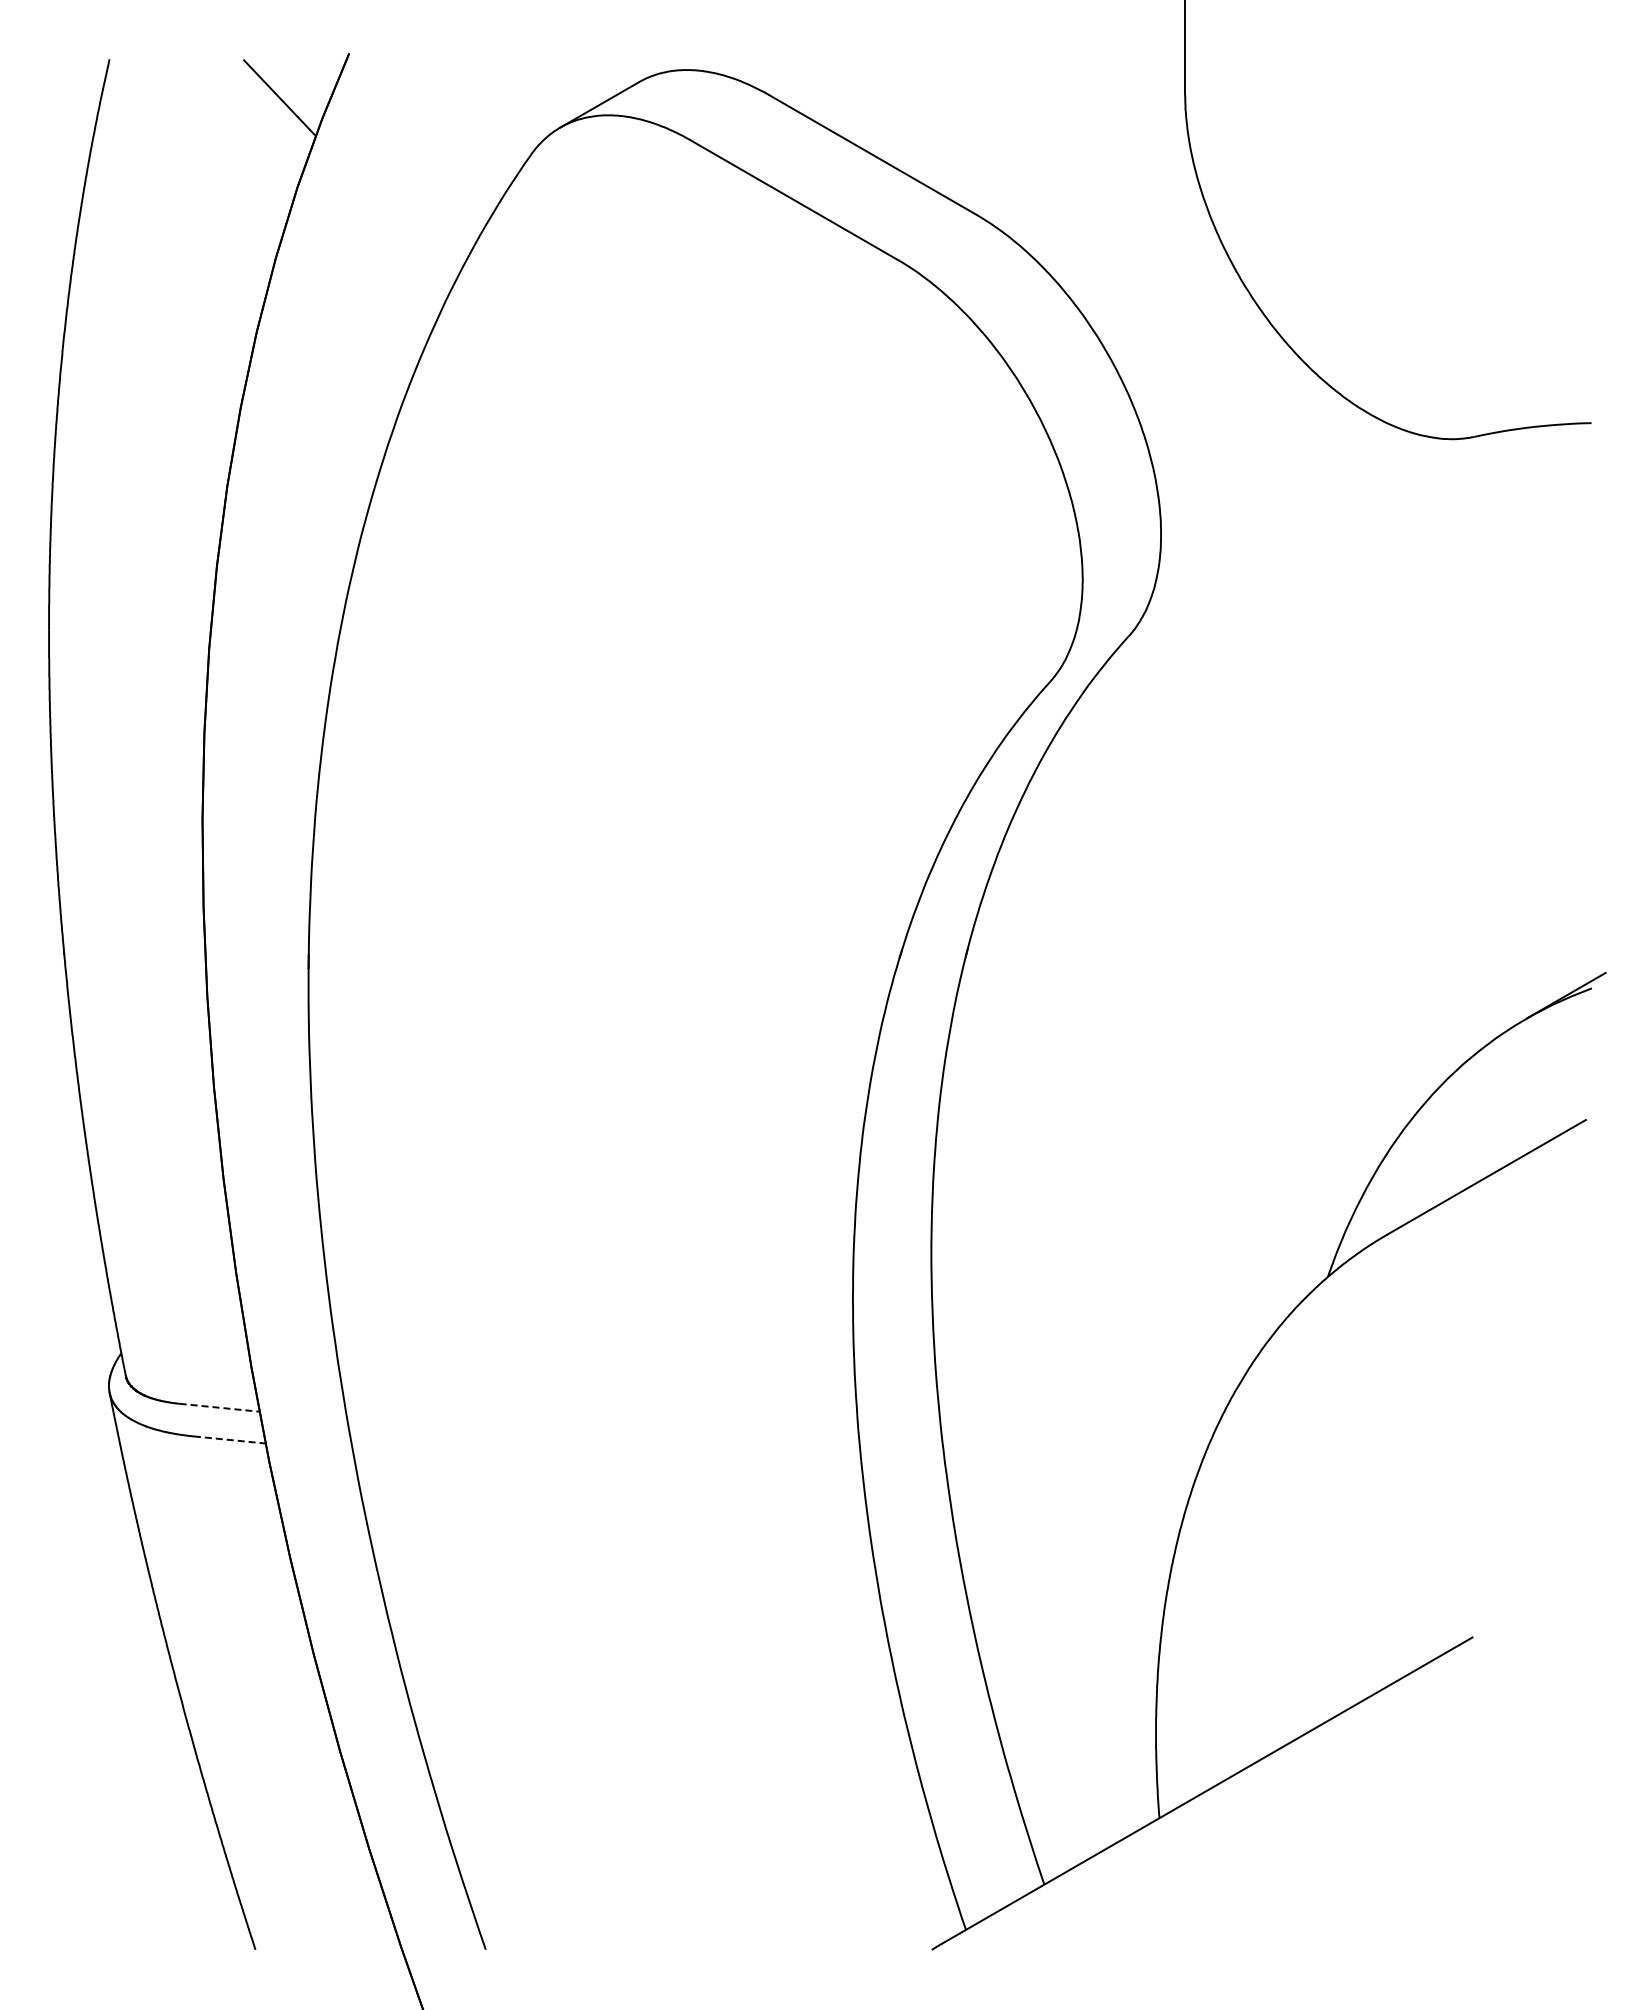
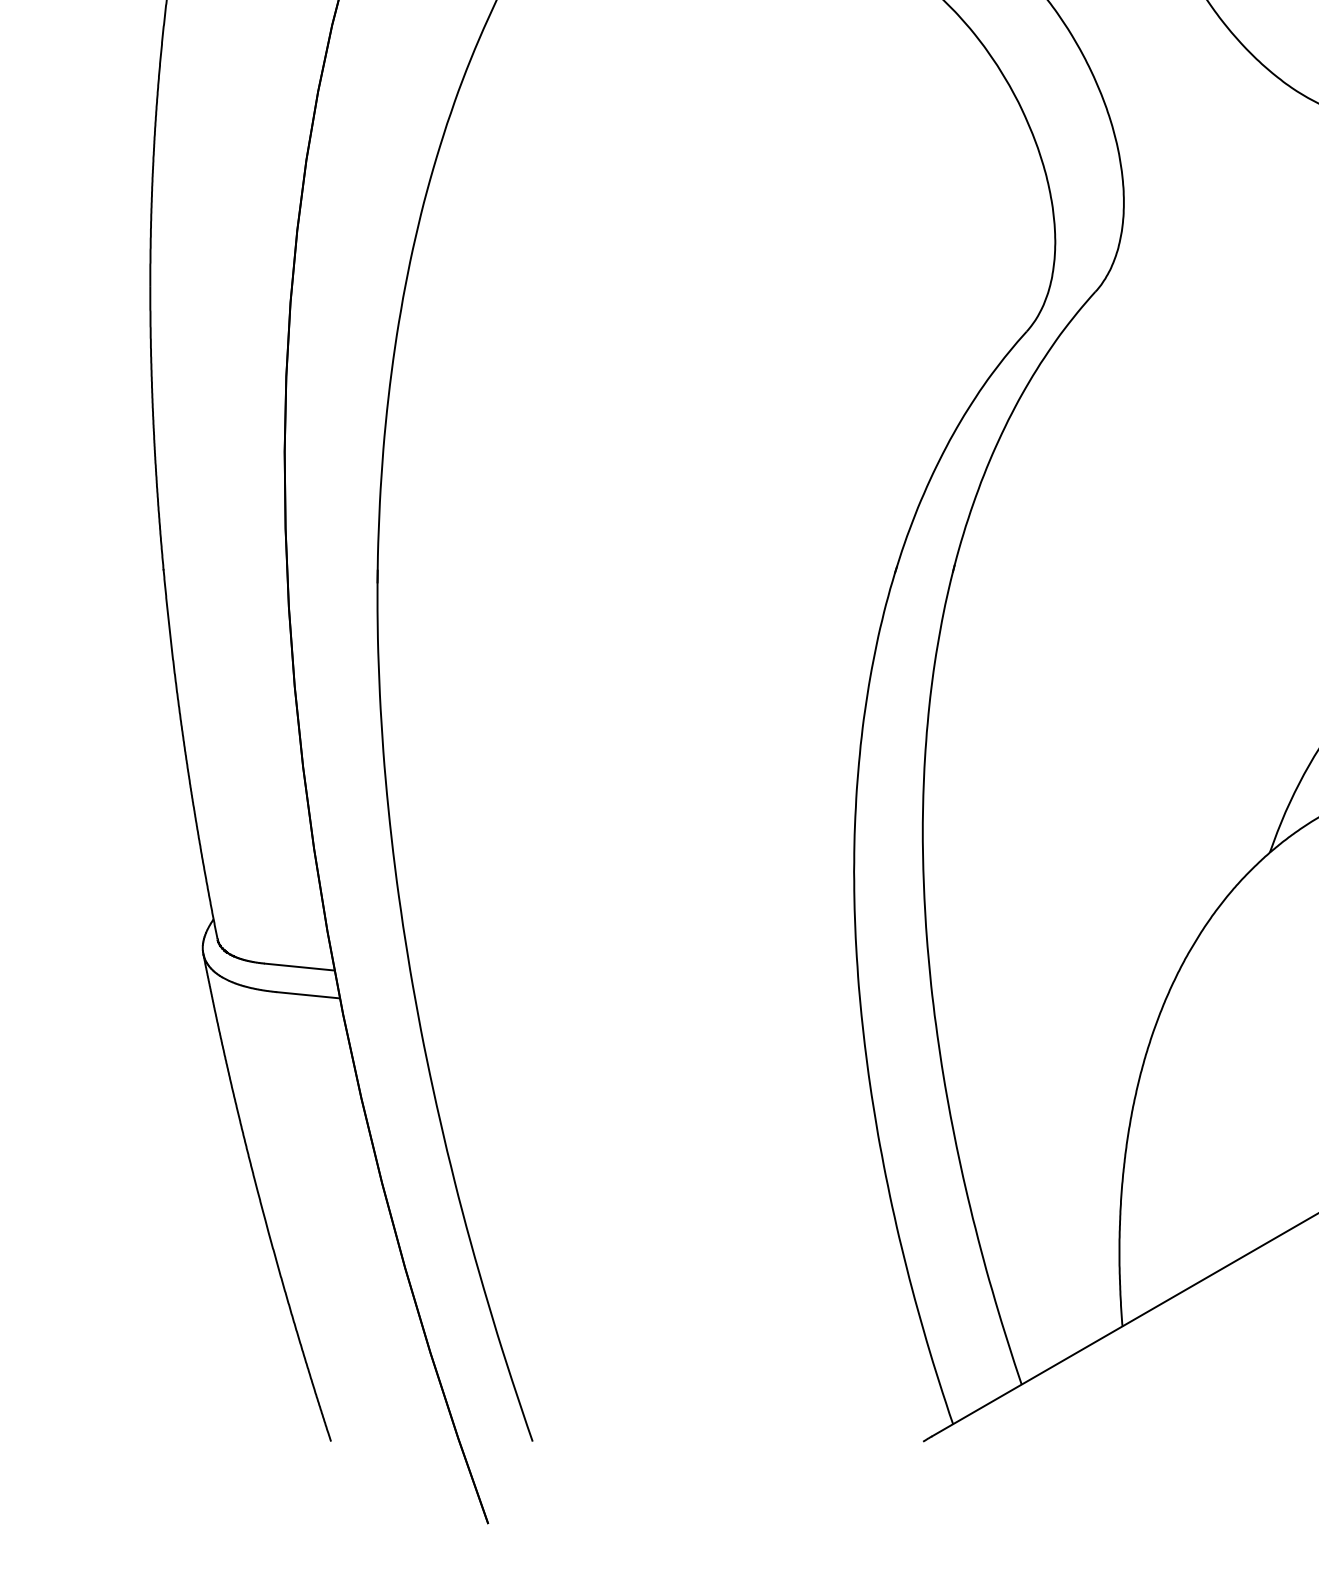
line: (220, 1407) -> (300, 966), dashed -> solid
line: (230, 1440) -> (309, 995), dashed -> solid

